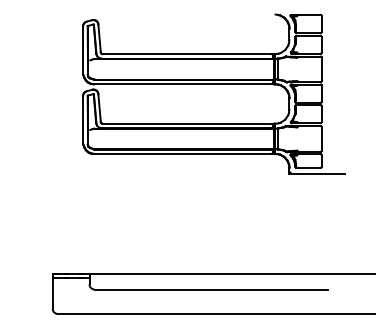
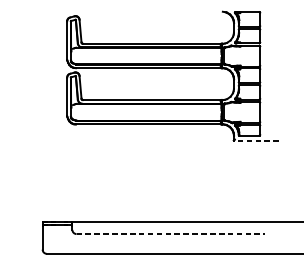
line: (317, 173) -> (256, 140), solid -> dashed
line: (211, 289) -> (170, 234), solid -> dashed

